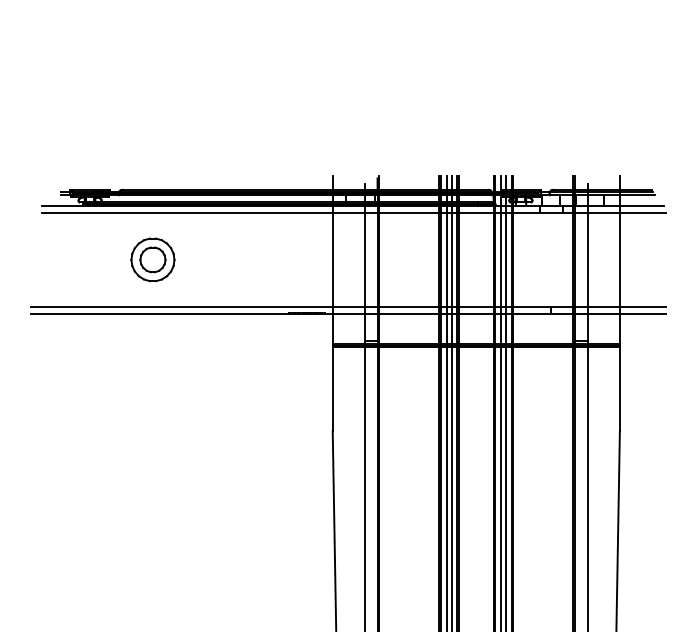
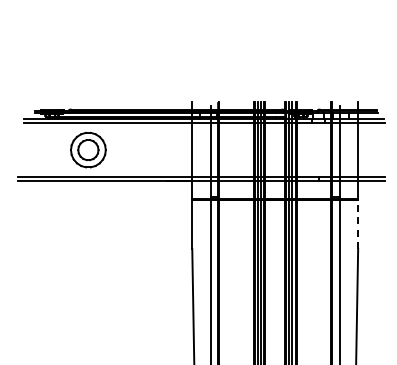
part: (153, 258) -> (88, 149), size x1.4
line: (620, 388) -> (358, 224), solid -> dashed

